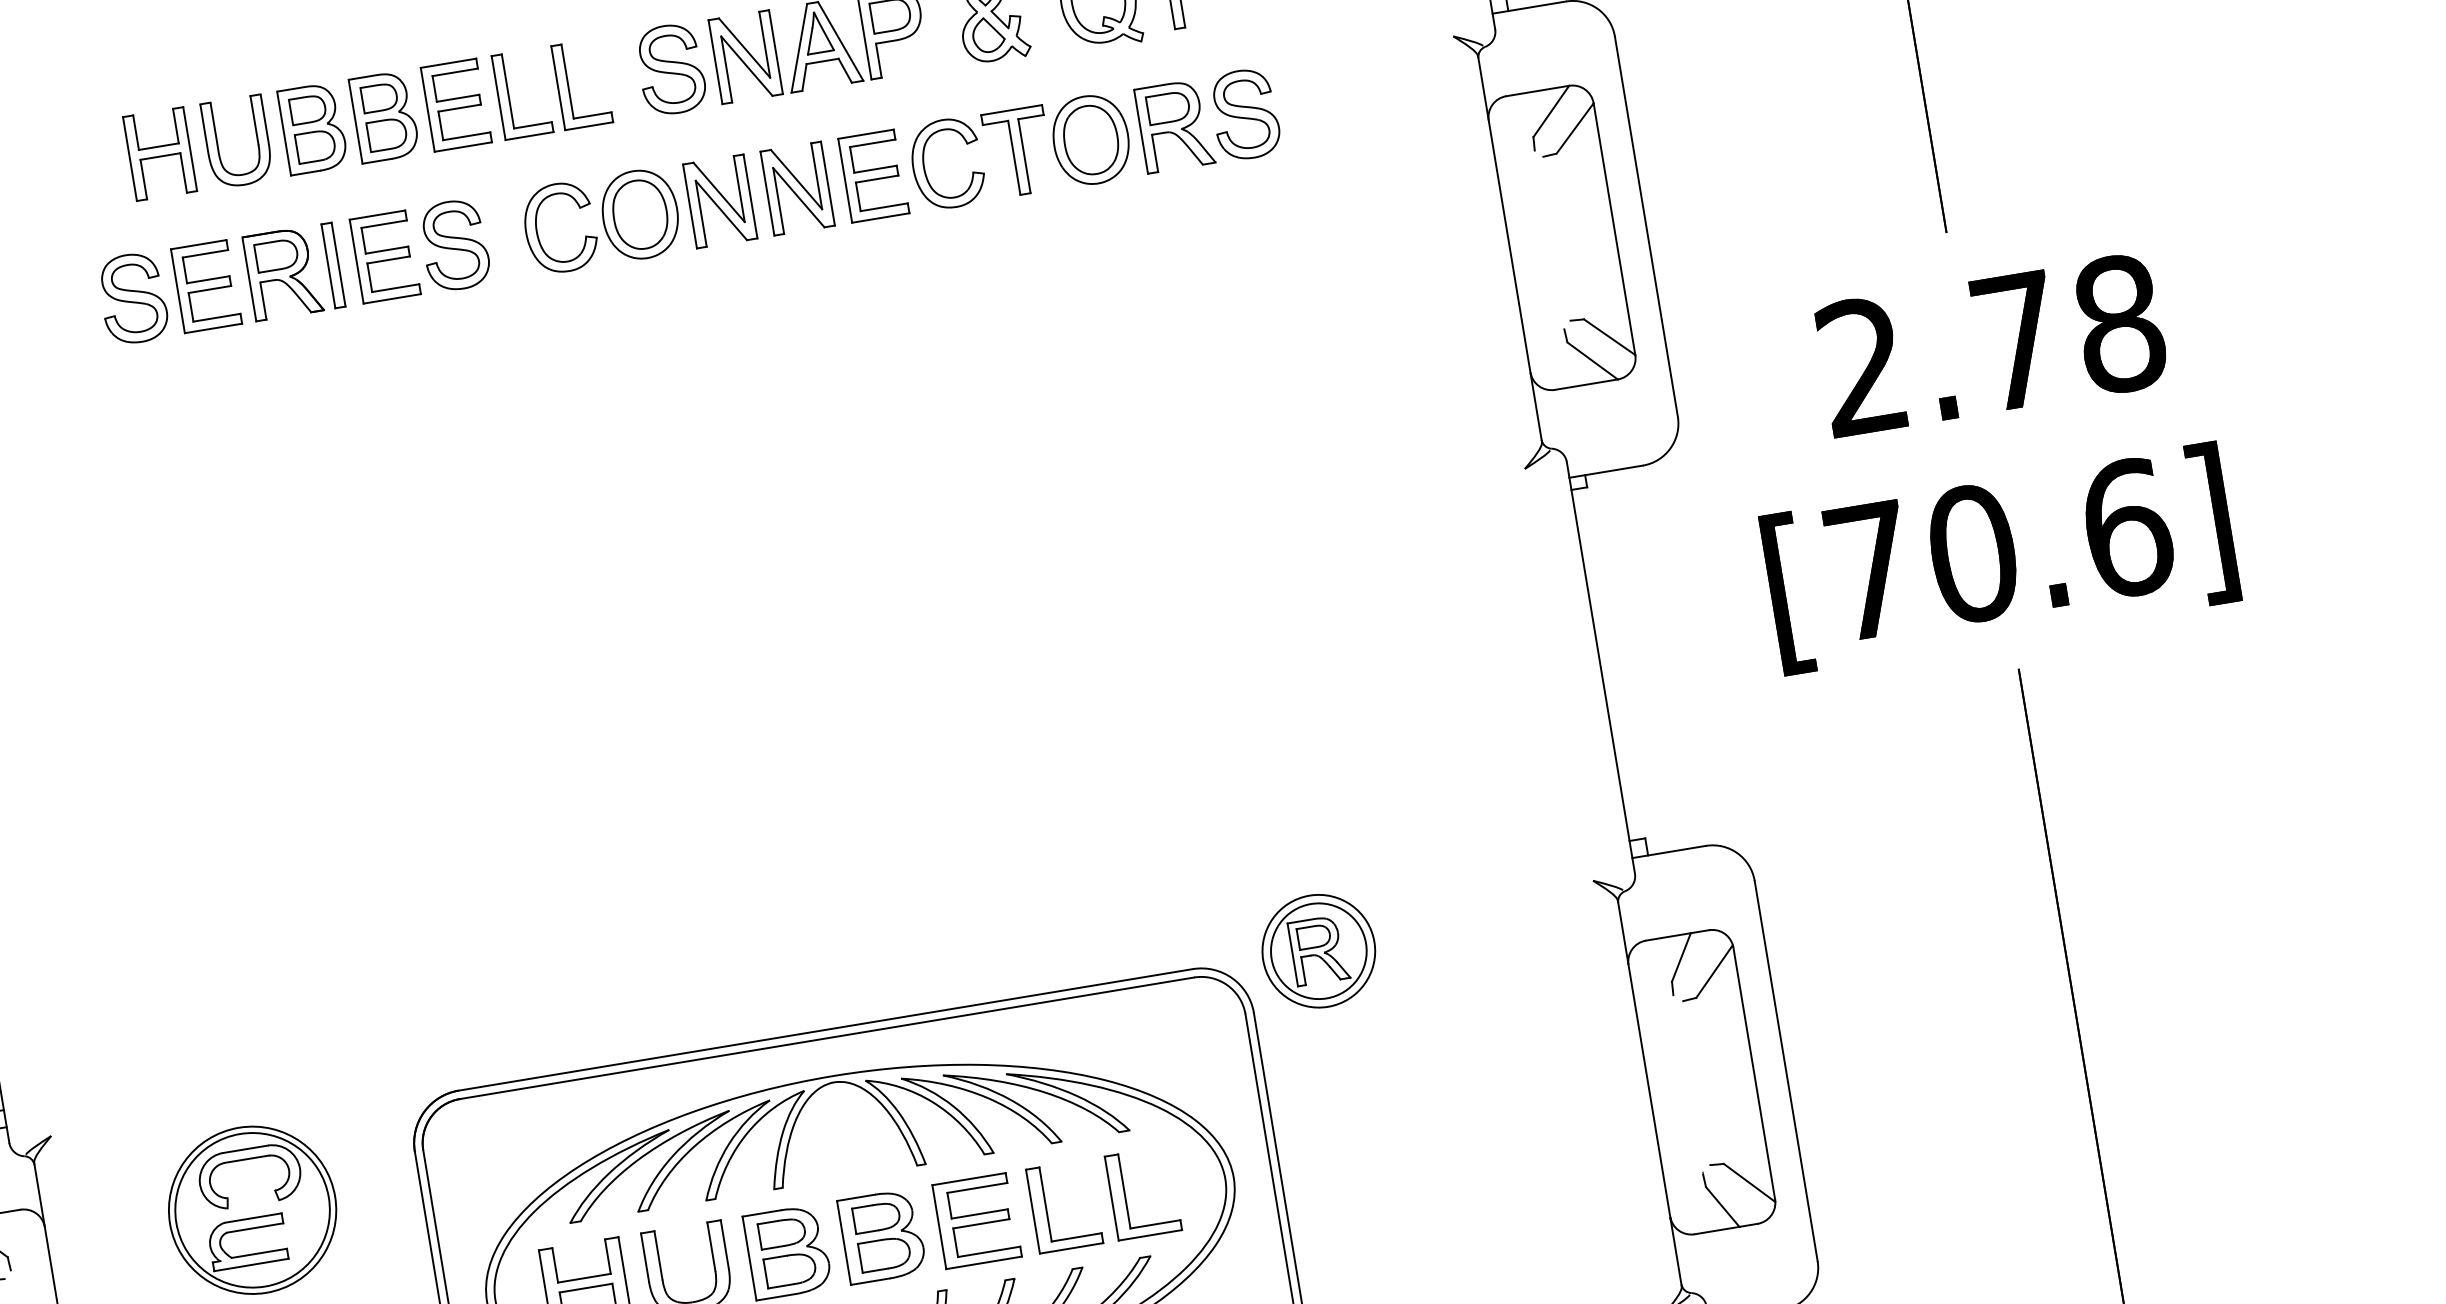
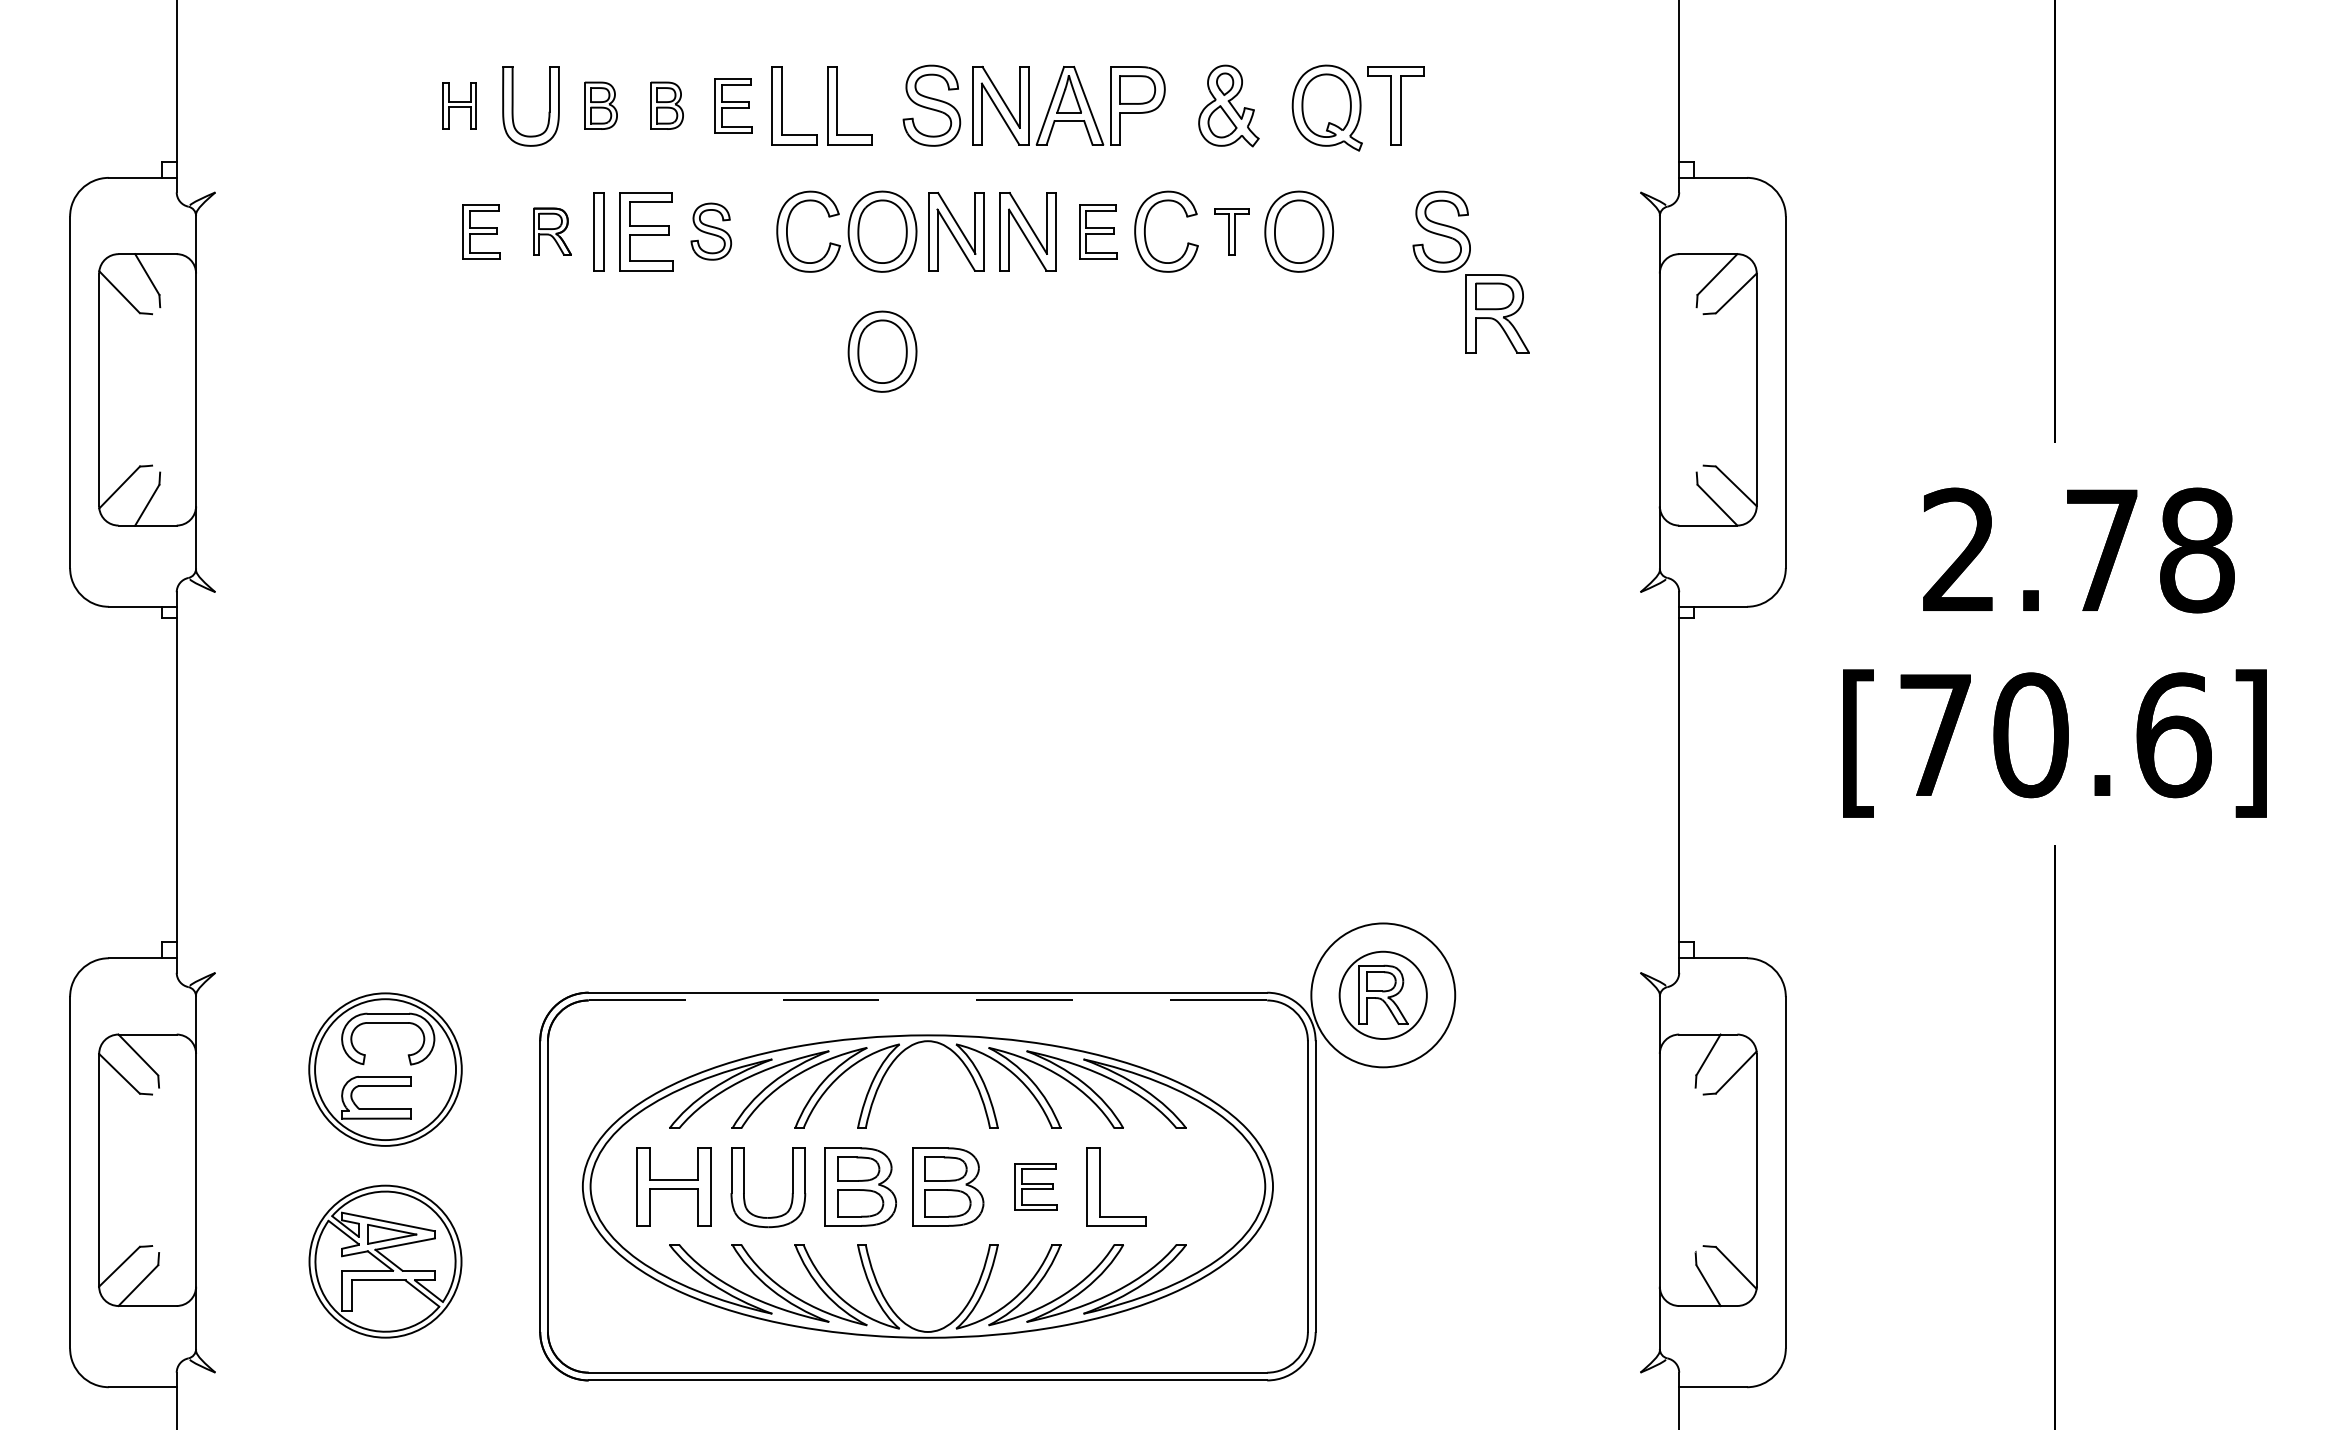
part: (456, 104) -> (733, 105), size x0.7
part: (383, 116) -> (666, 105), size x0.6
part: (1174, 125) -> (1497, 313), moved
part: (312, 128) -> (600, 105), size x0.6
part: (1017, 151) -> (1231, 231), size x0.6
part: (159, 153) -> (459, 105), size x0.6
part: (873, 175) -> (1098, 231), size x0.7
part: (455, 245) -> (711, 231), size x0.7
part: (283, 273) -> (552, 231), size x0.6
part: (206, 286) -> (481, 231), size x0.7
part: (132, 298) -> (413, 231), removed
part: (661, 344) -> (882, 351), added
circle: (1318, 951) -> (1382, 995), size x1.4
line: (826, 1038) -> (927, 1000), solid -> dashed
part: (1126, 1195) -> (1173, 1186), removed
part: (976, 1220) -> (1035, 1186), size x0.6

